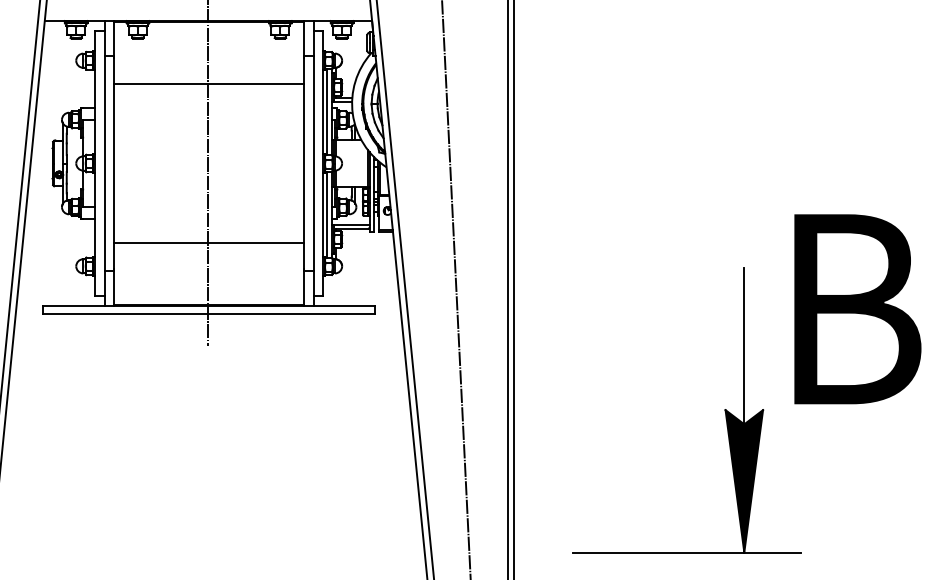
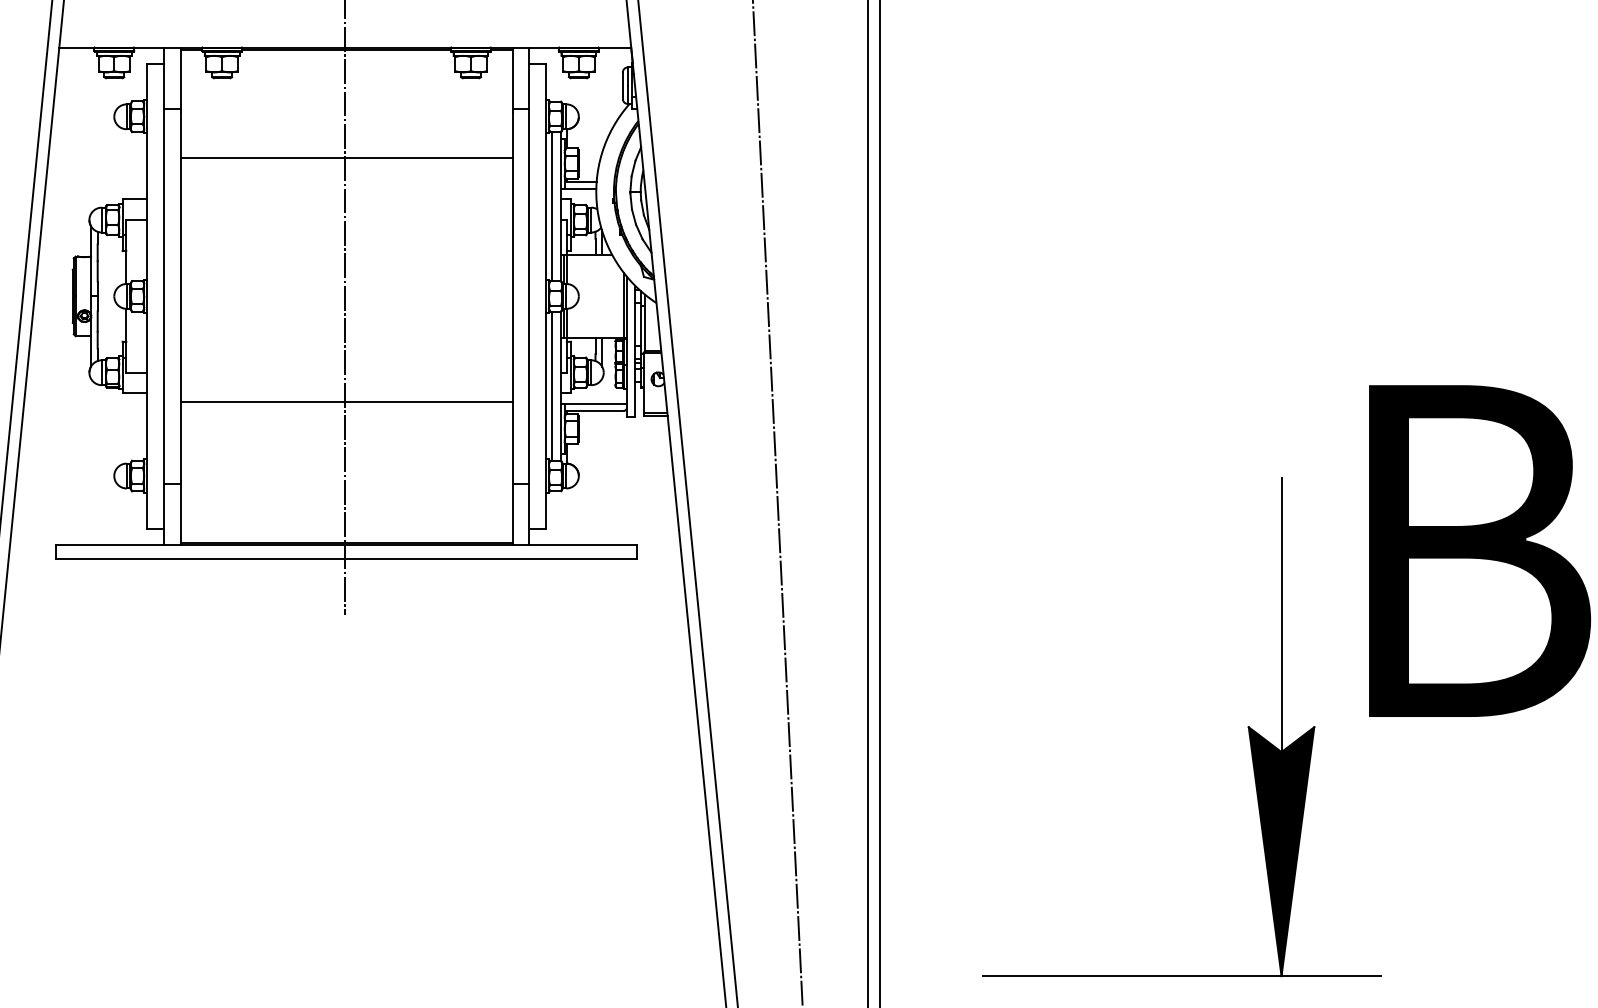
line: (209, 242) -> (347, 401), moved

